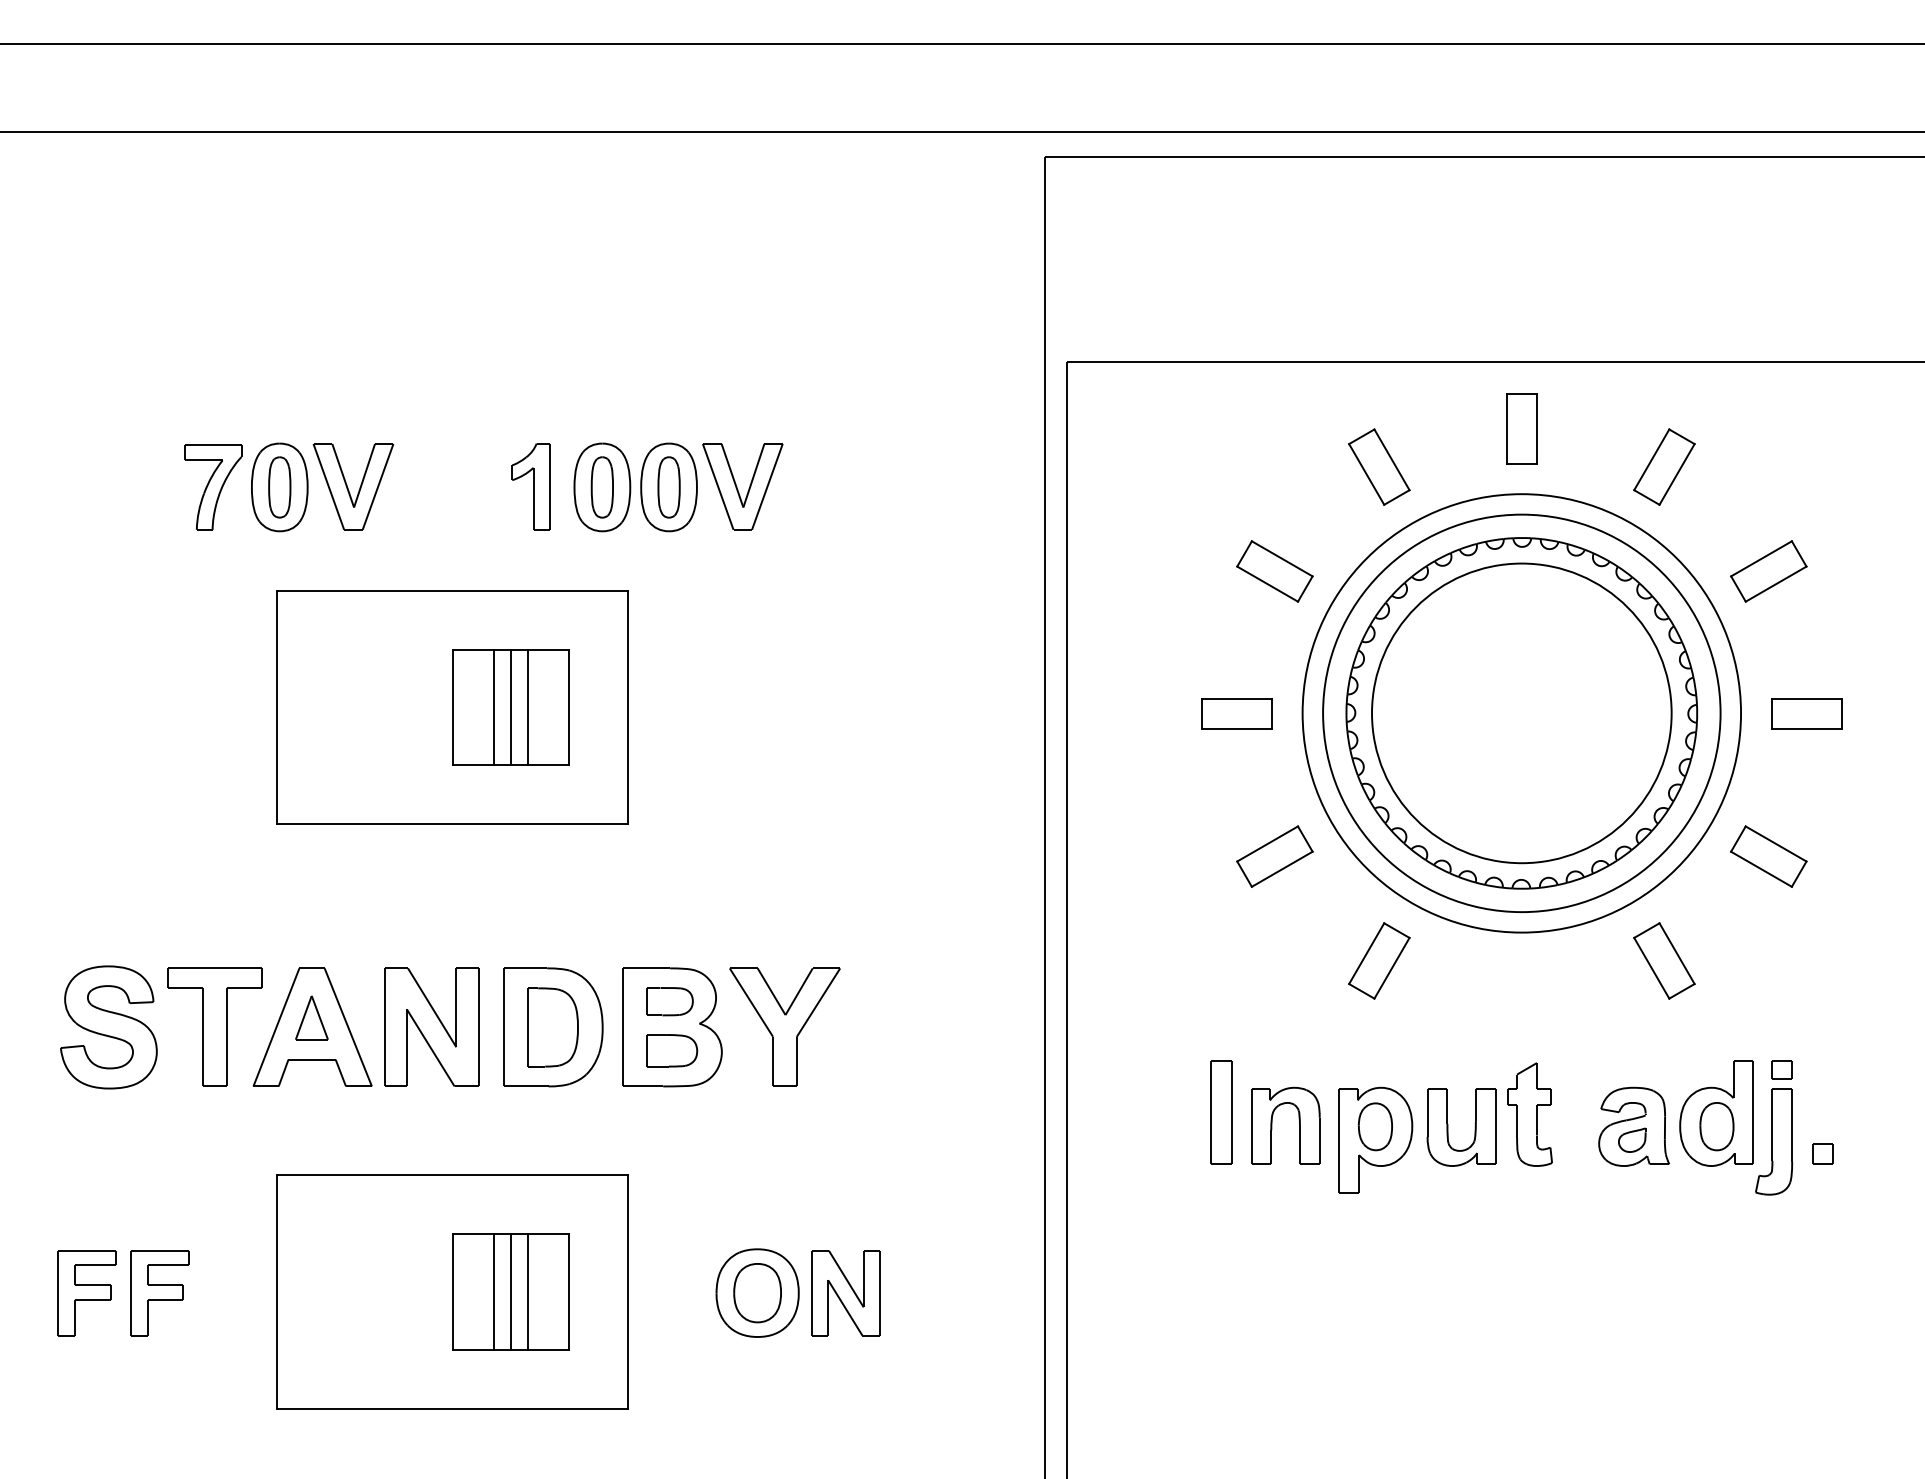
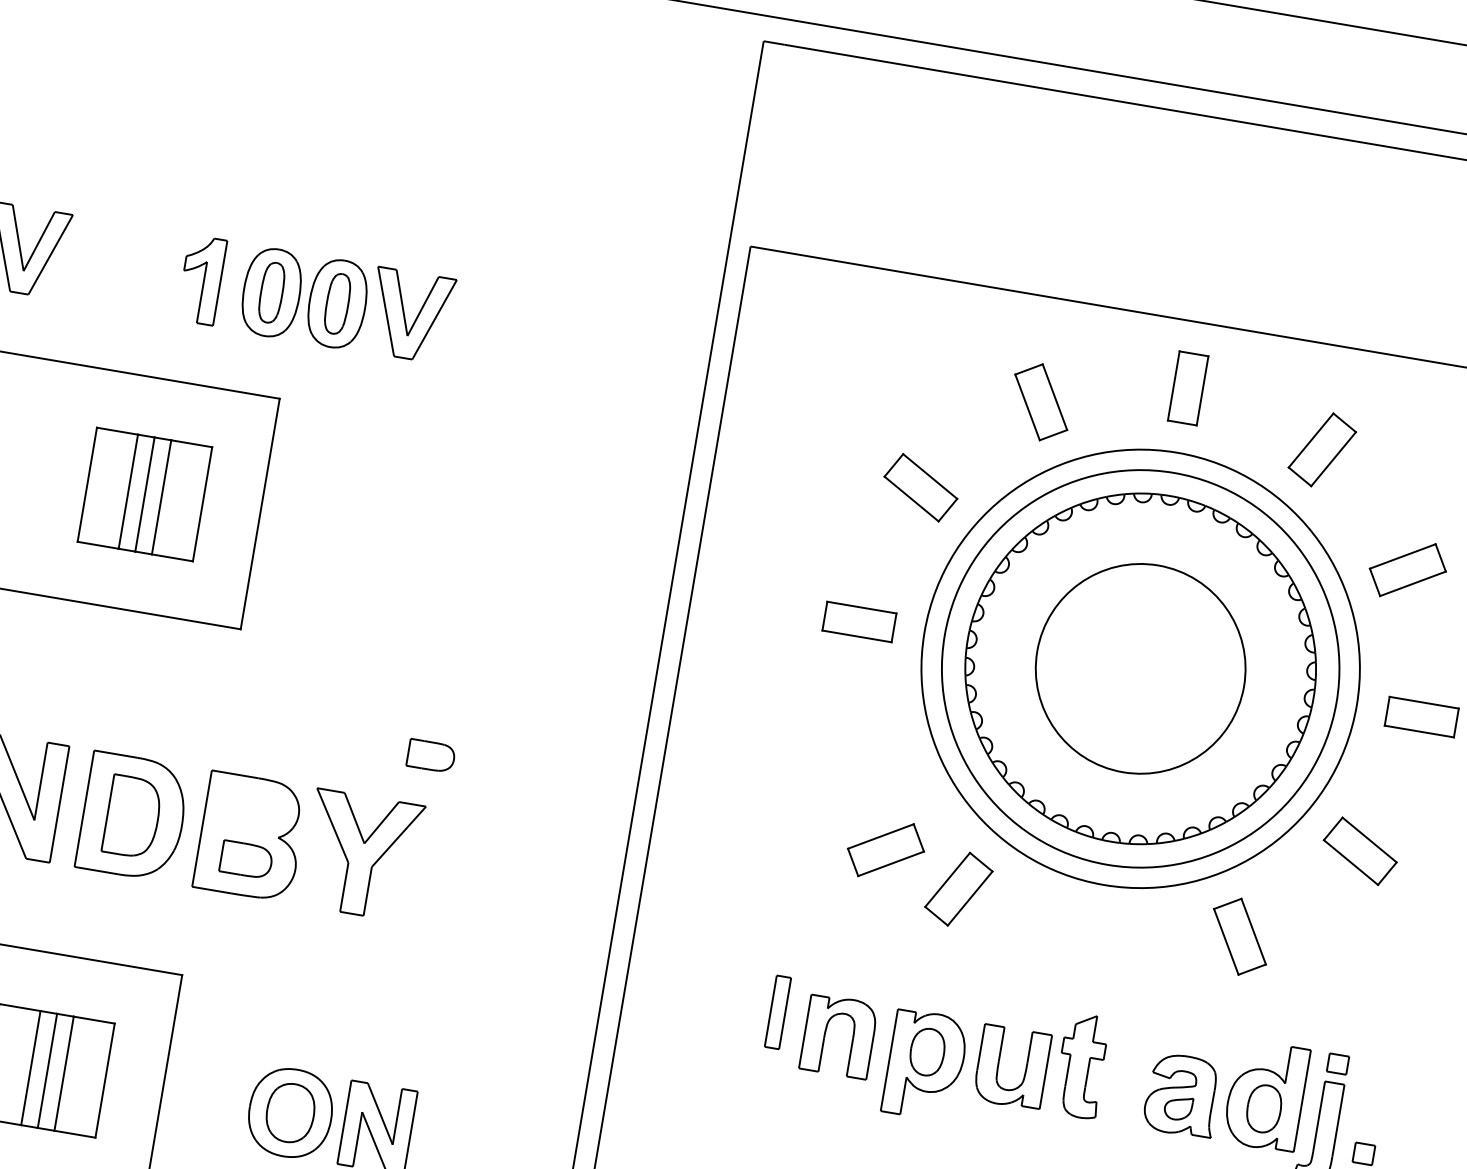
circle: (1521, 713) -> (1140, 668), size x0.7
part: (1274, 856) -> (885, 849), moved
part: (669, 1001) -> (430, 755), moved
part: (1221, 1112) -> (778, 1012), size x0.7

